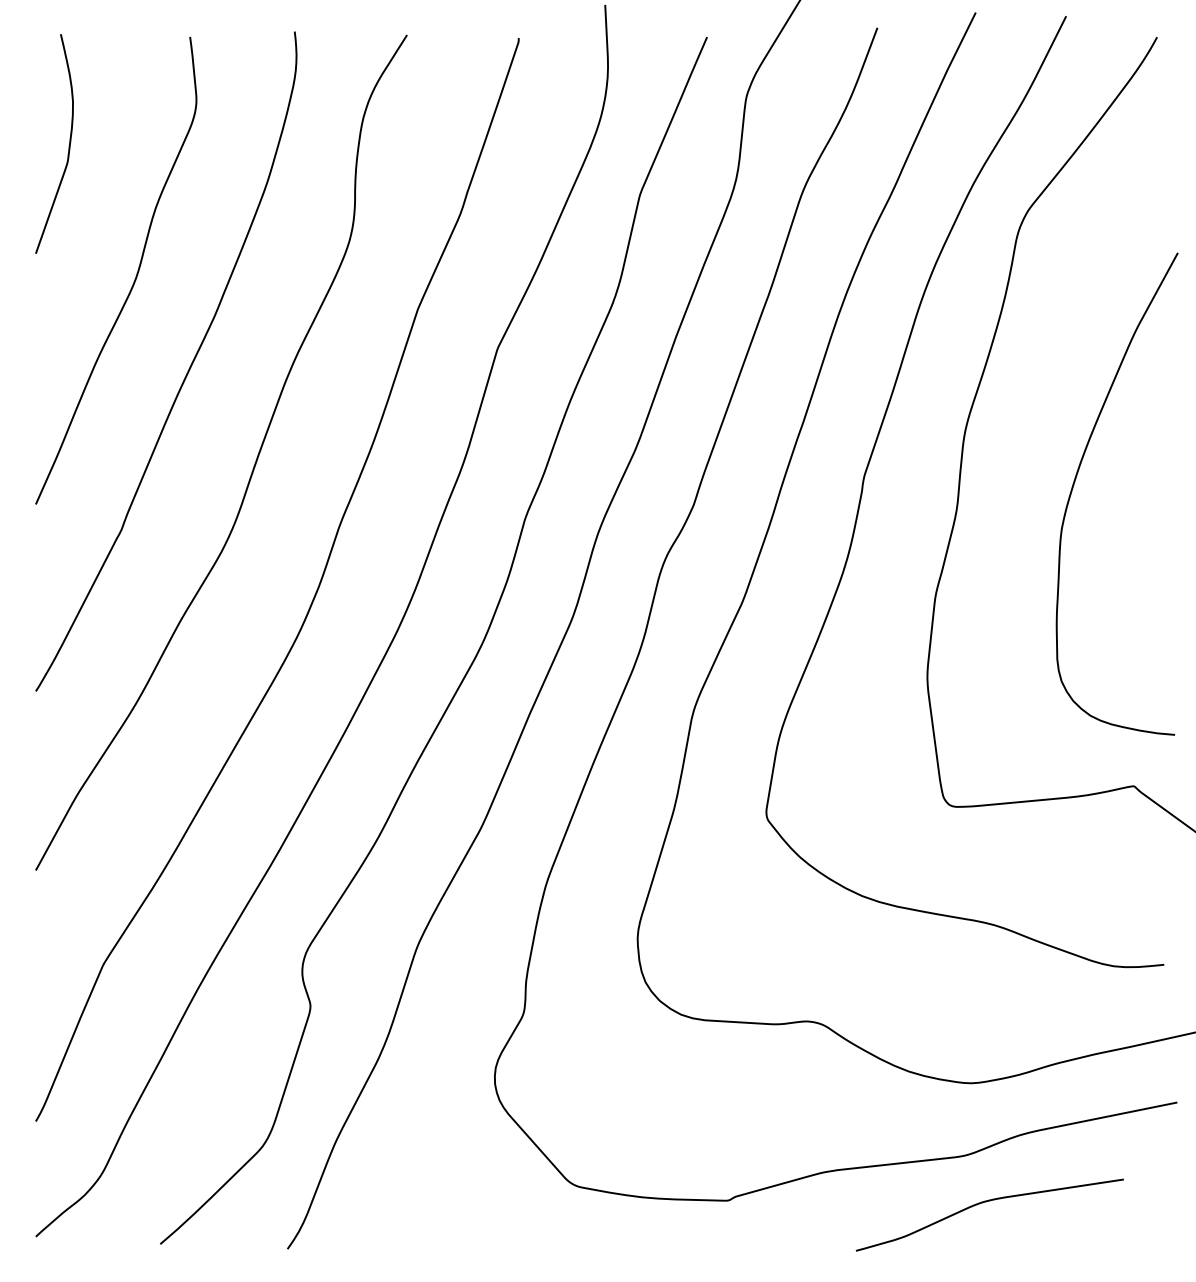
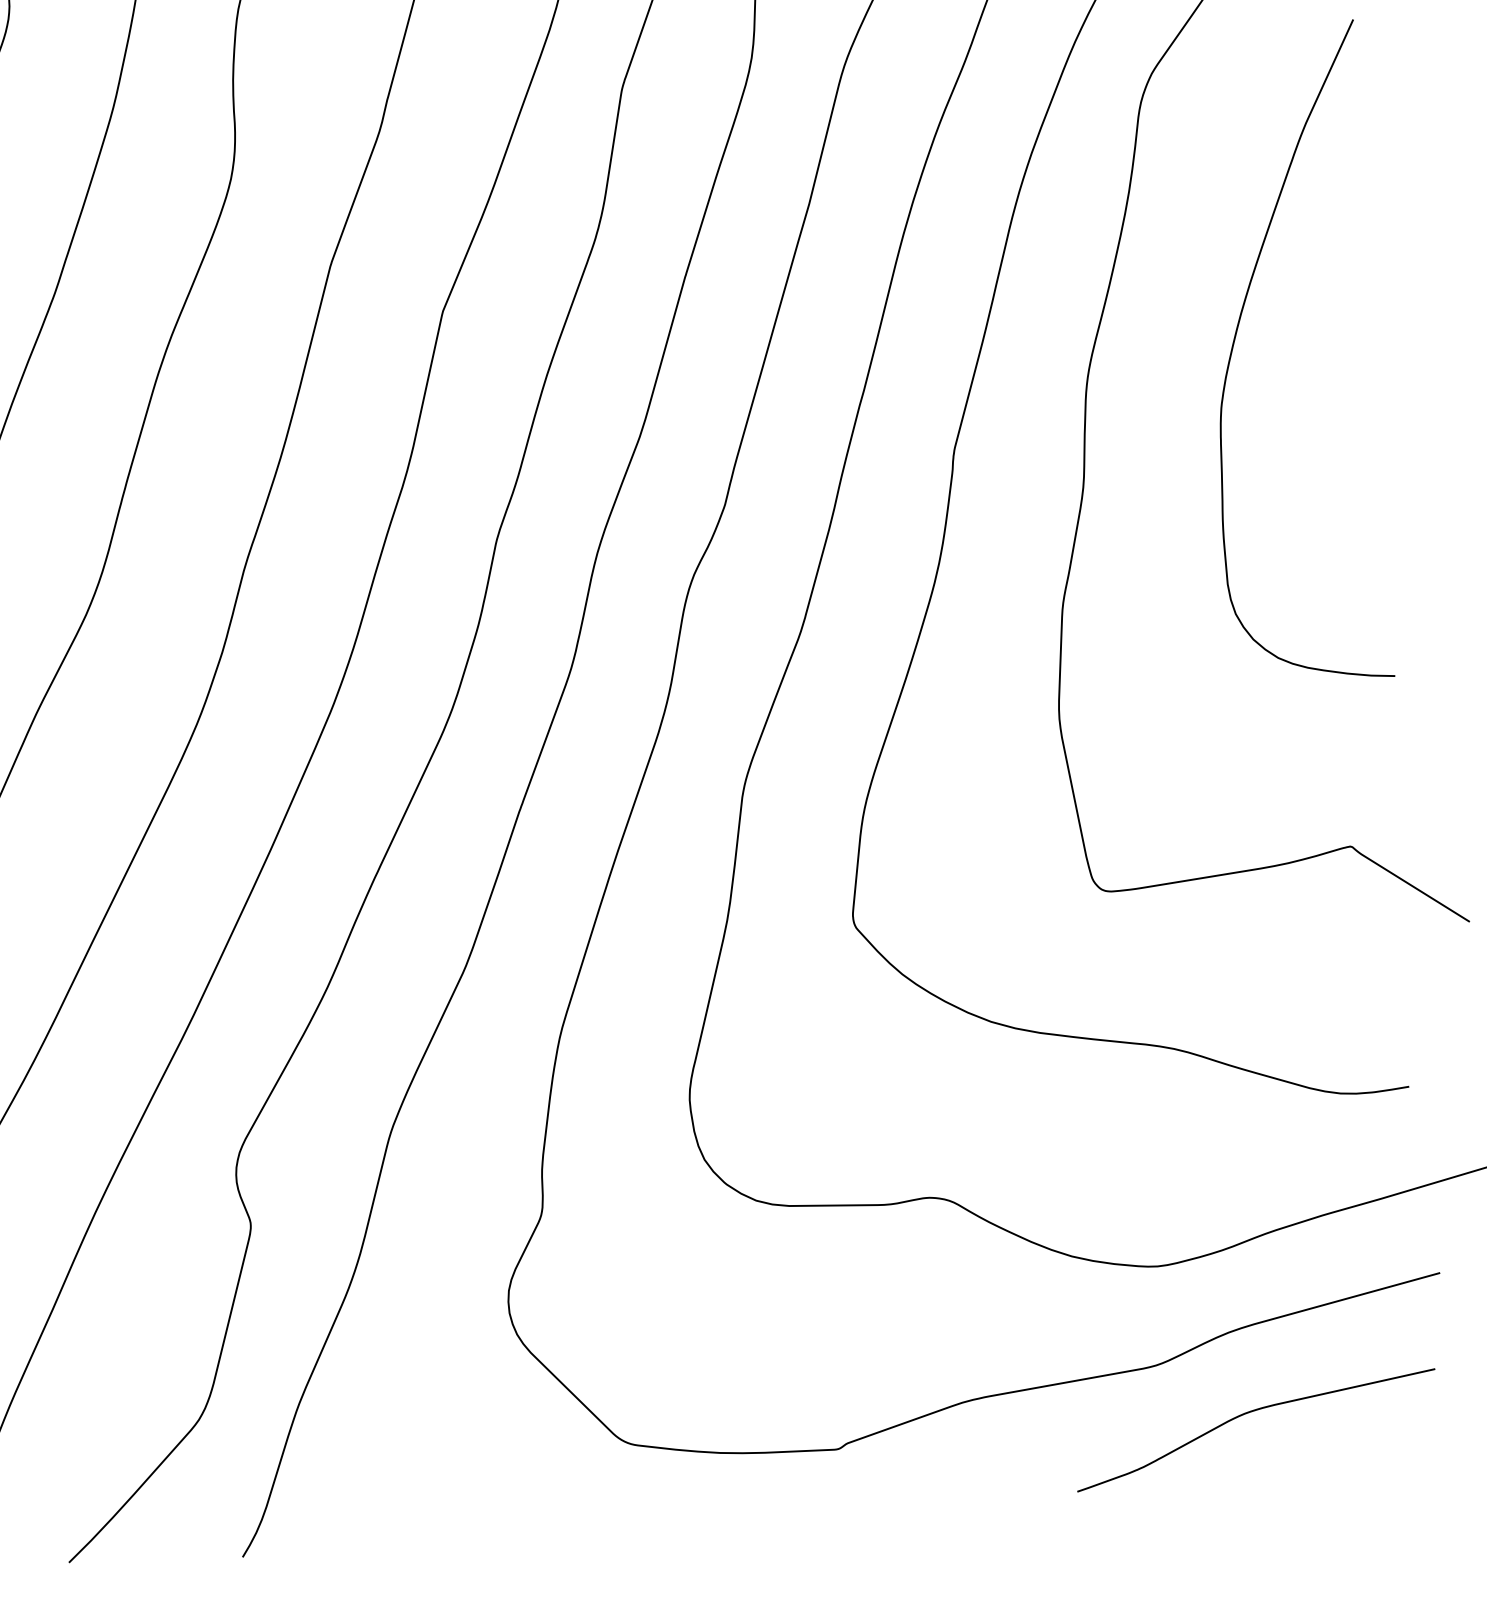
curve: (1076, 479) -> (1236, 337), moved
curve: (986, 1202) -> (1250, 1413), moved

